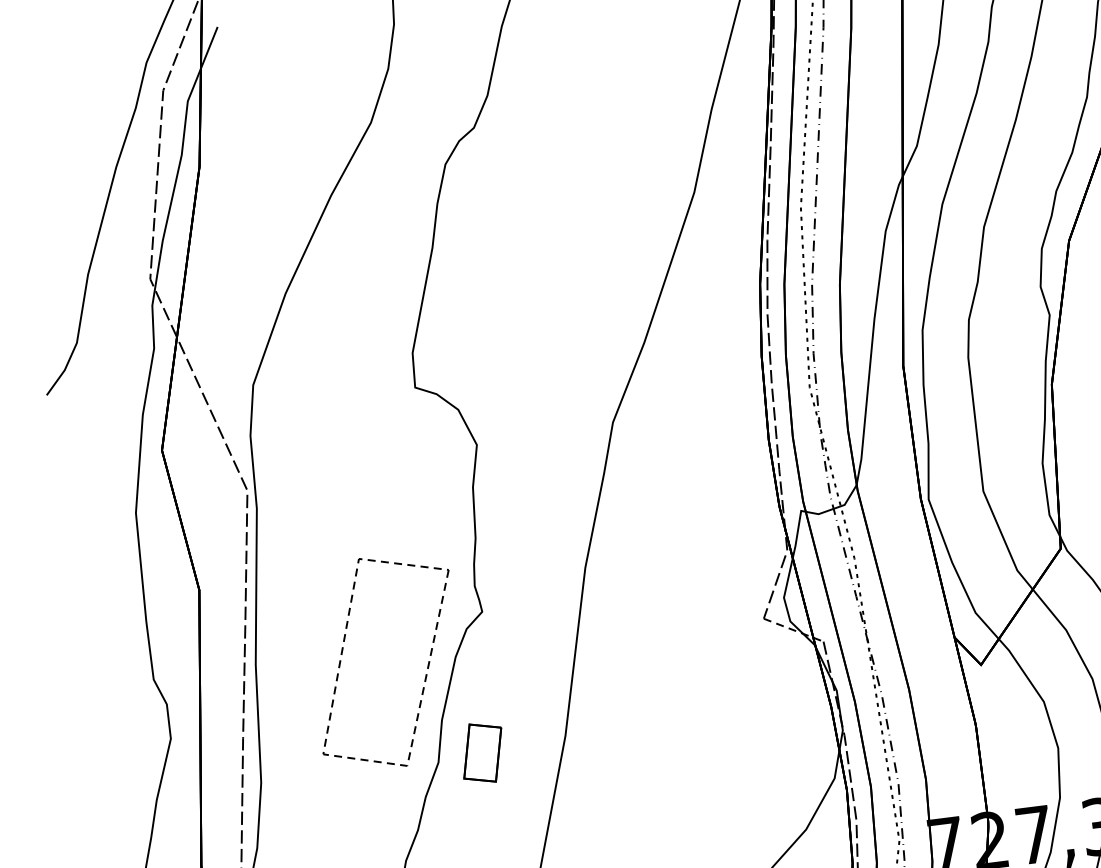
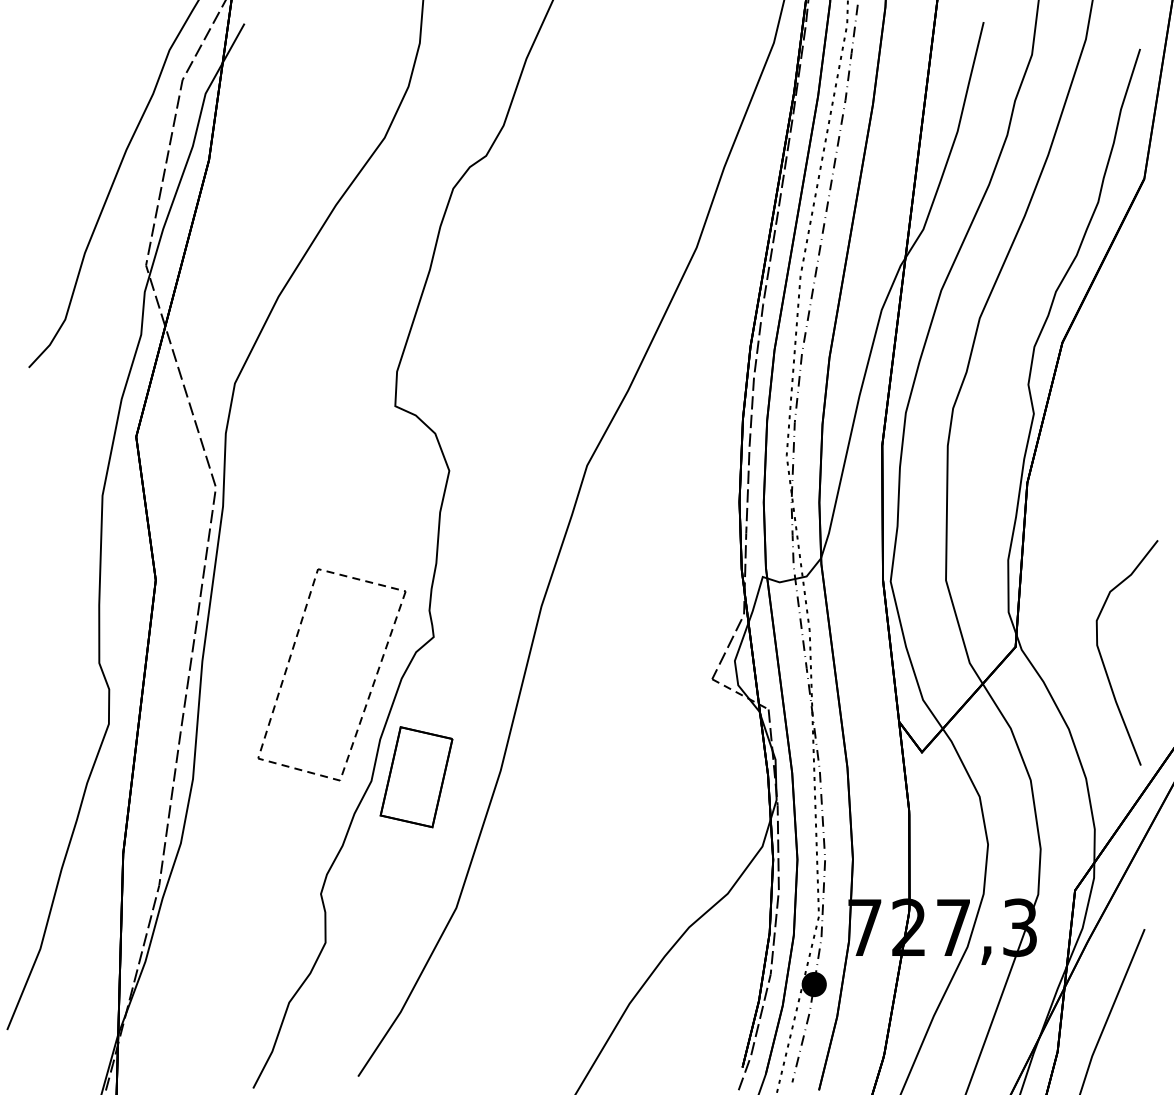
part: (482, 753) -> (416, 777), size x1.67

